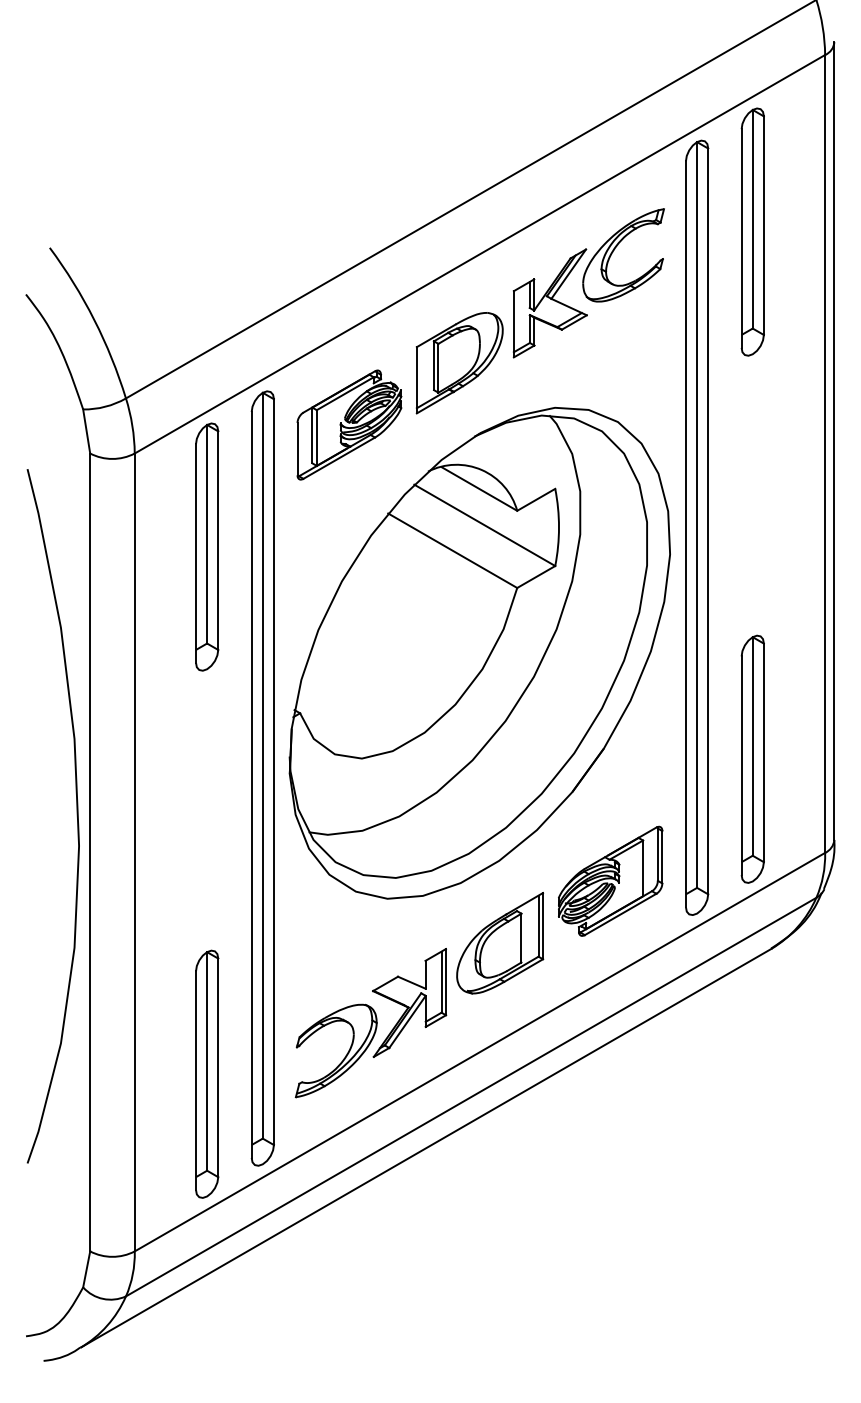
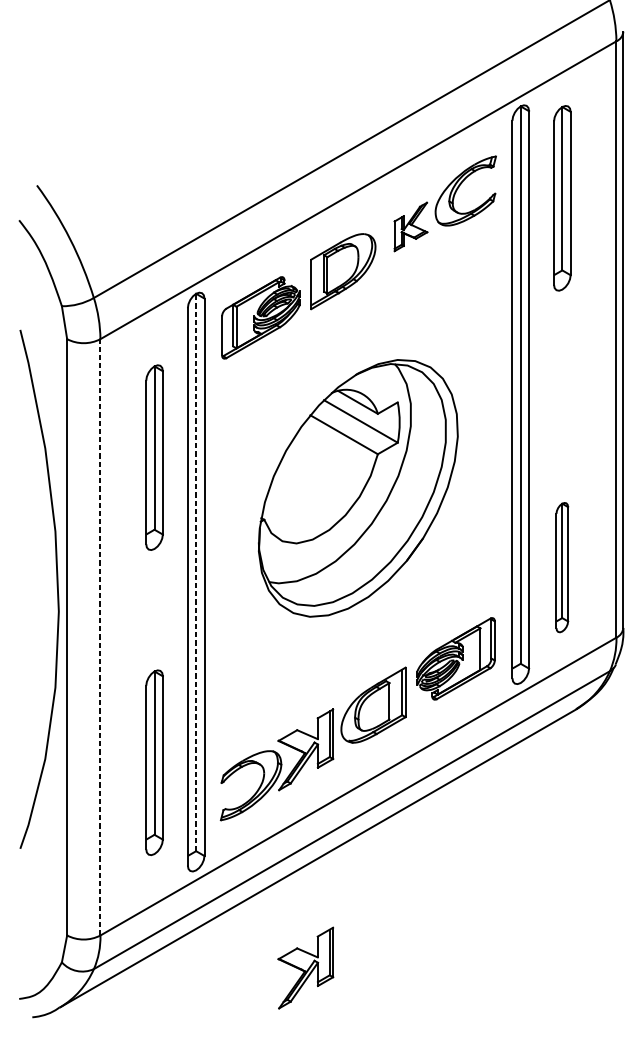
part: (752, 231) -> (562, 197), moved
part: (549, 303) -> (410, 227), size x0.6
part: (207, 546) -> (154, 457), moved
part: (479, 652) -> (358, 487), size x0.7
part: (752, 758) -> (562, 567), size x0.7
line: (262, 765) -> (195, 572), solid -> dashed
curve: (76, 816) -> (56, 589), moved
line: (134, 852) -> (100, 637), solid -> dashed
part: (207, 1073) -> (154, 762), moved
part: (409, 1294) -> (305, 967), added

